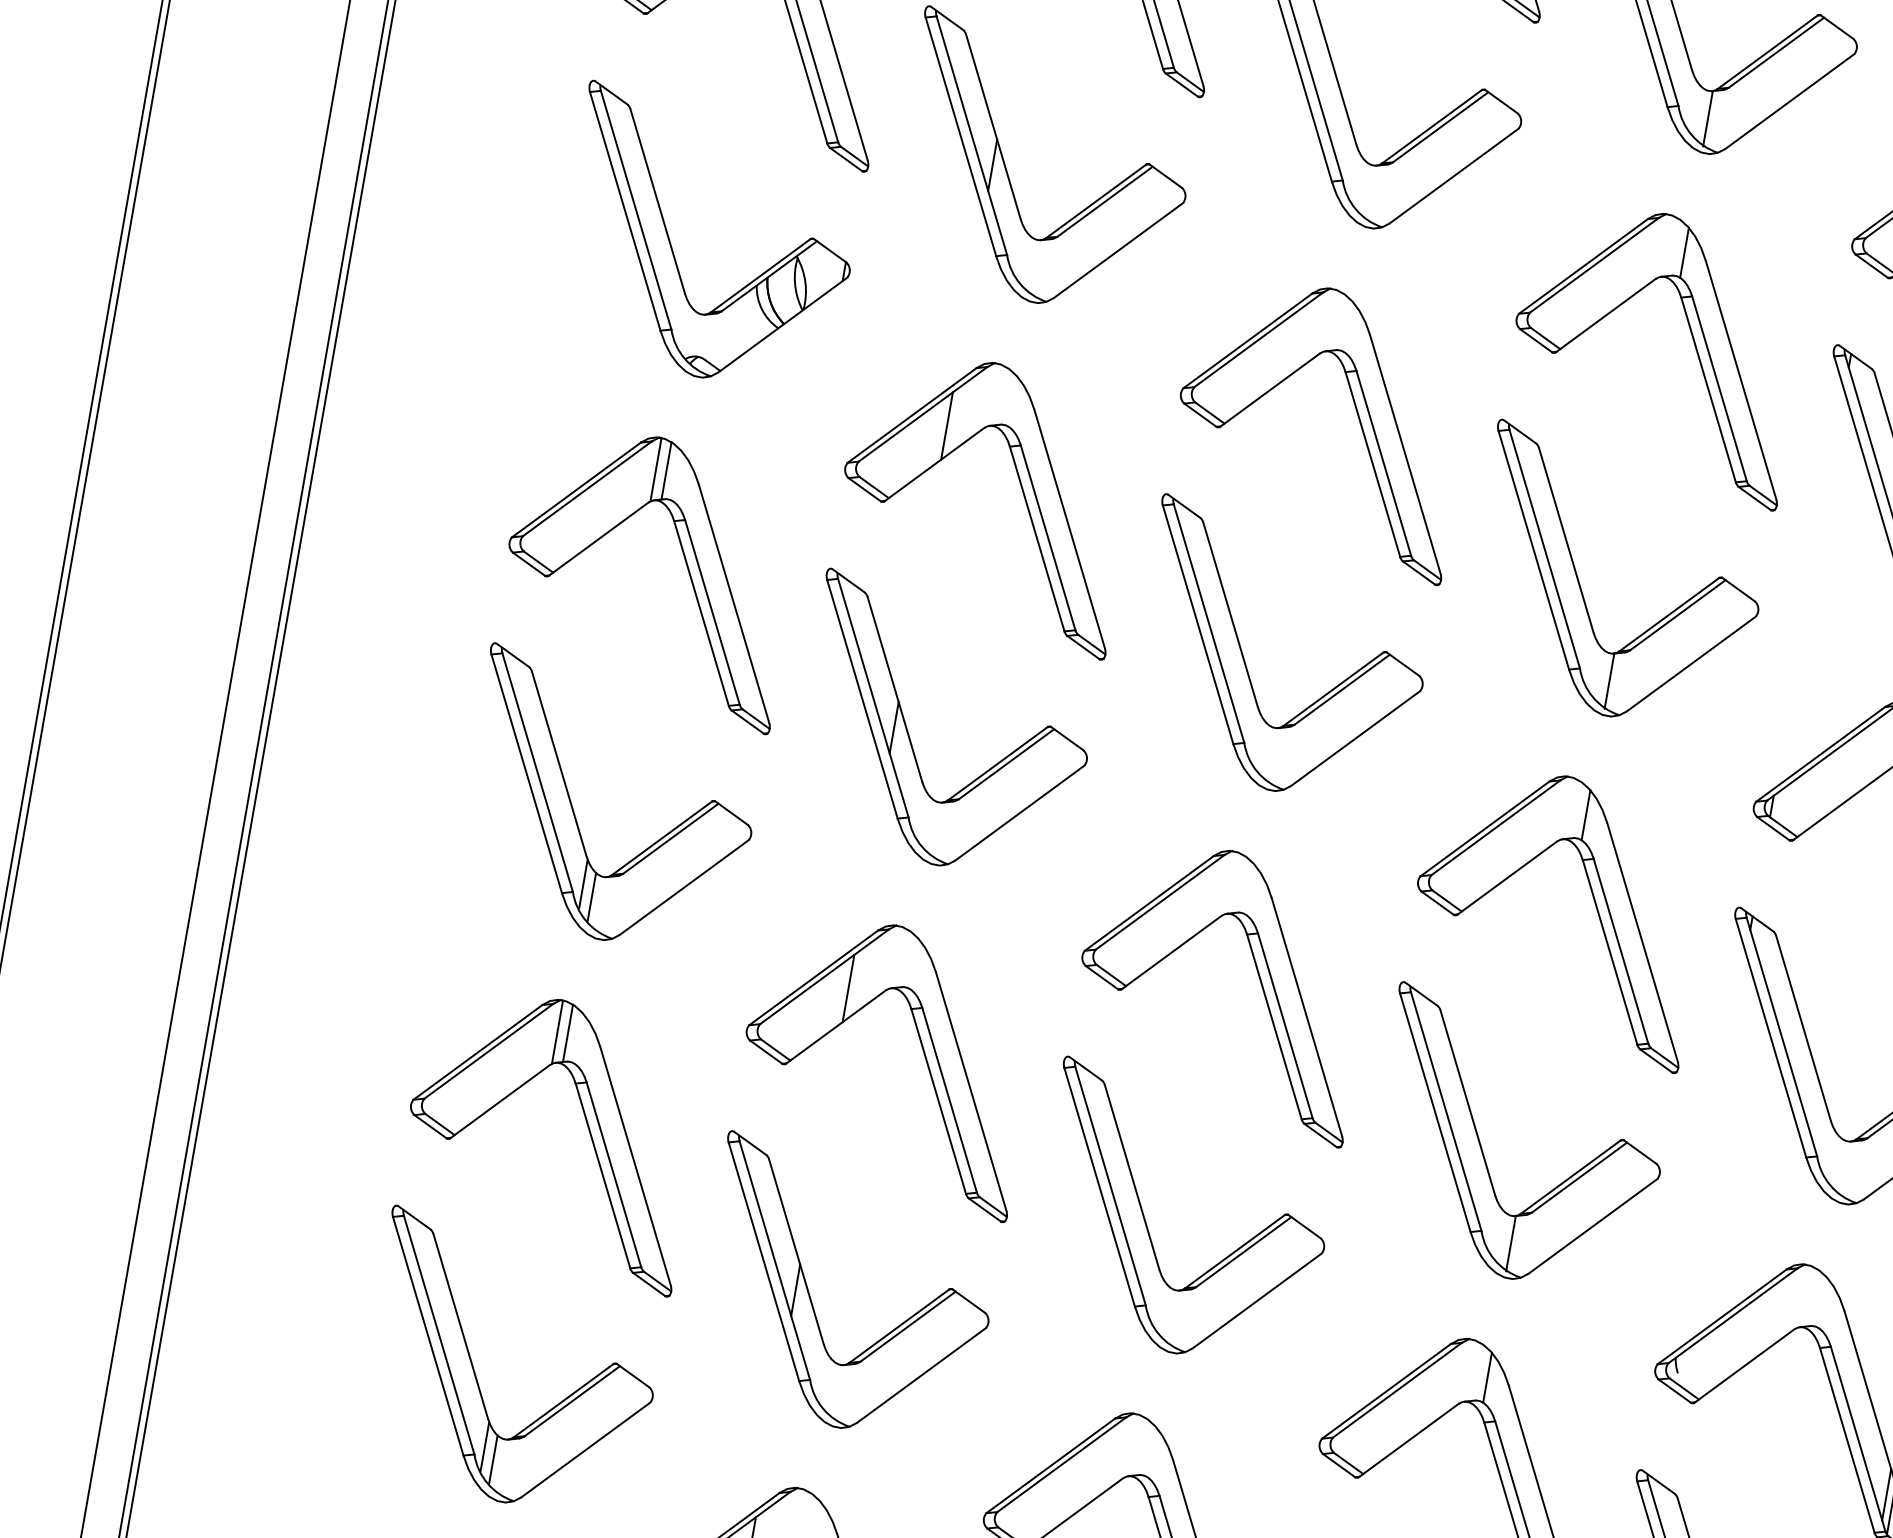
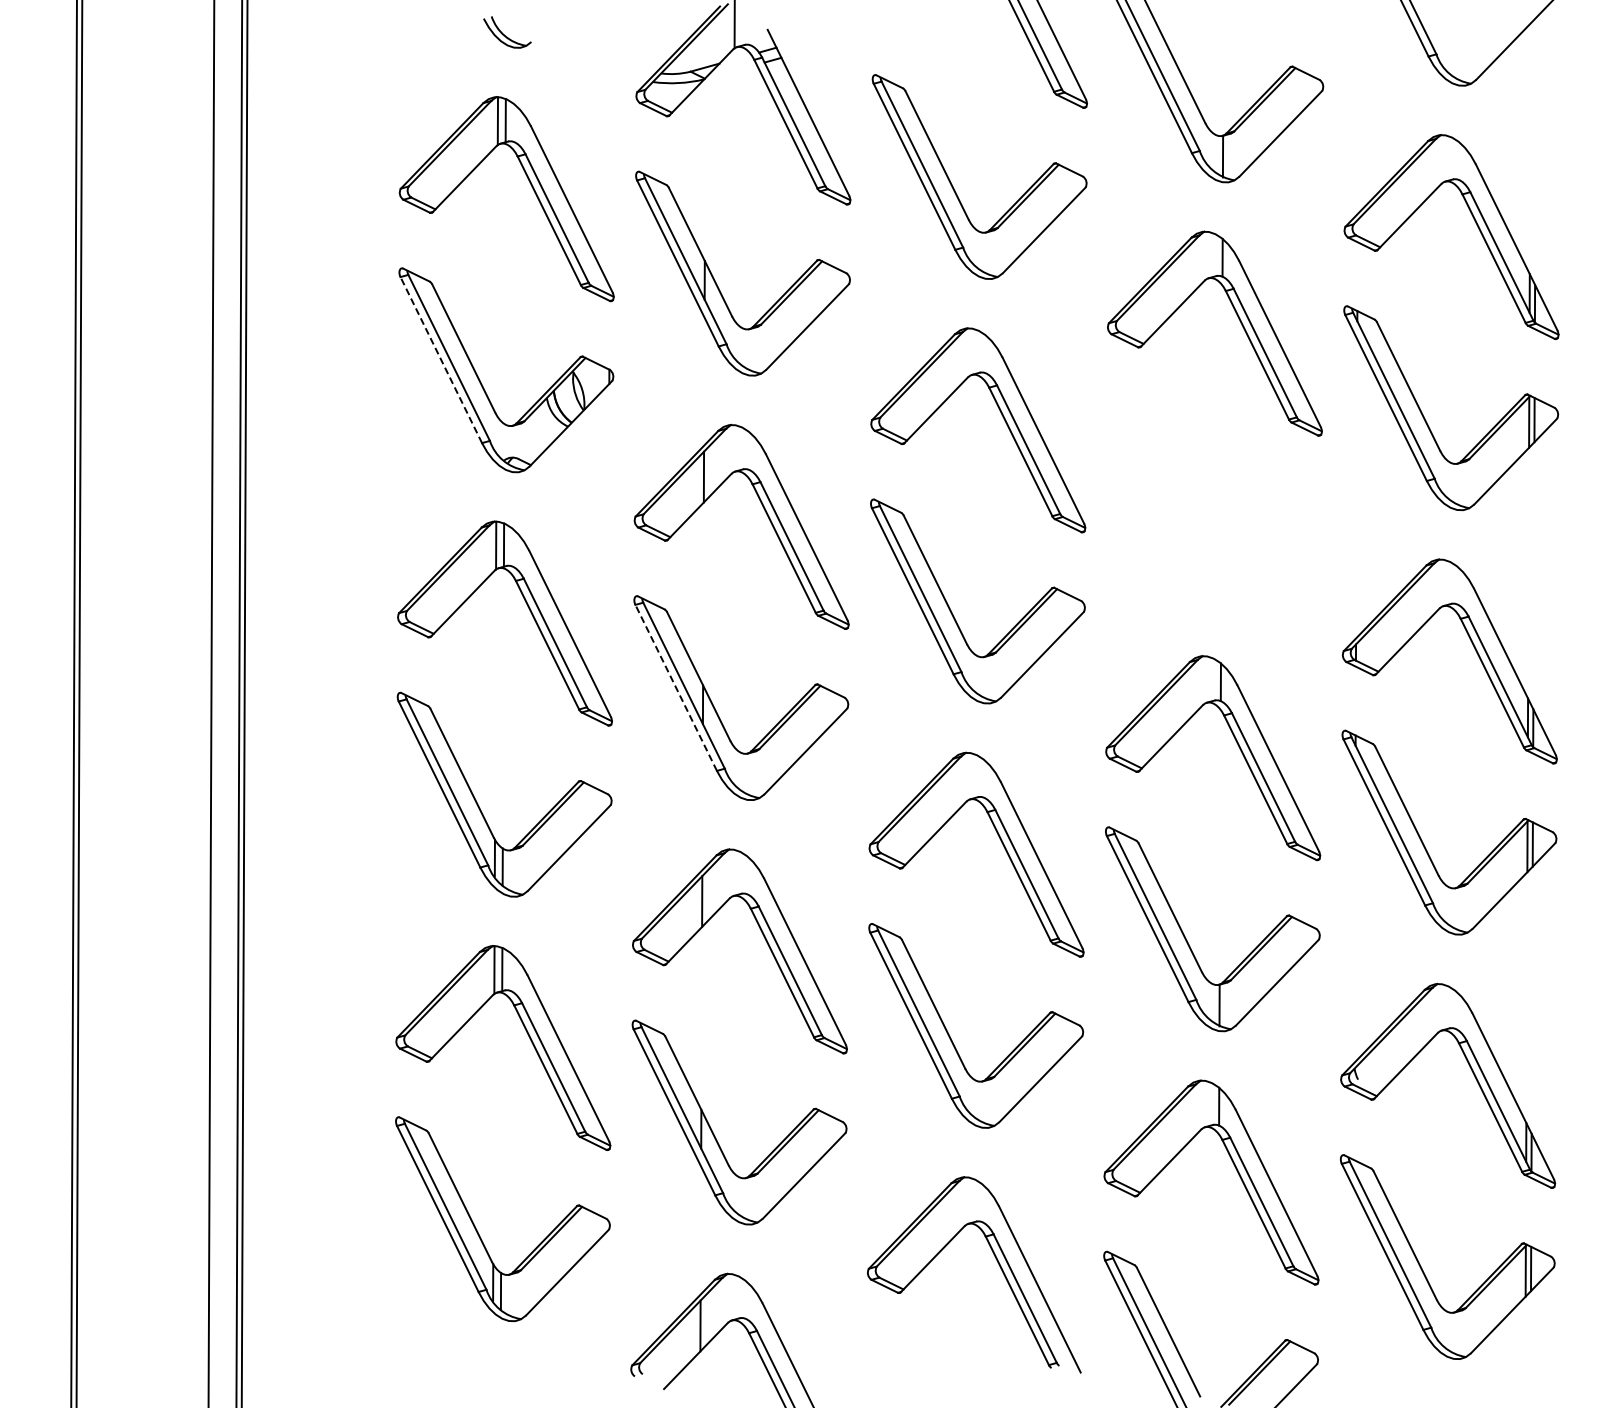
line: (625, 210) -> (441, 359), solid -> dashed
part: (1581, 588) -> (1189, 516), removed
line: (861, 698) -> (675, 687), solid -> dashed

